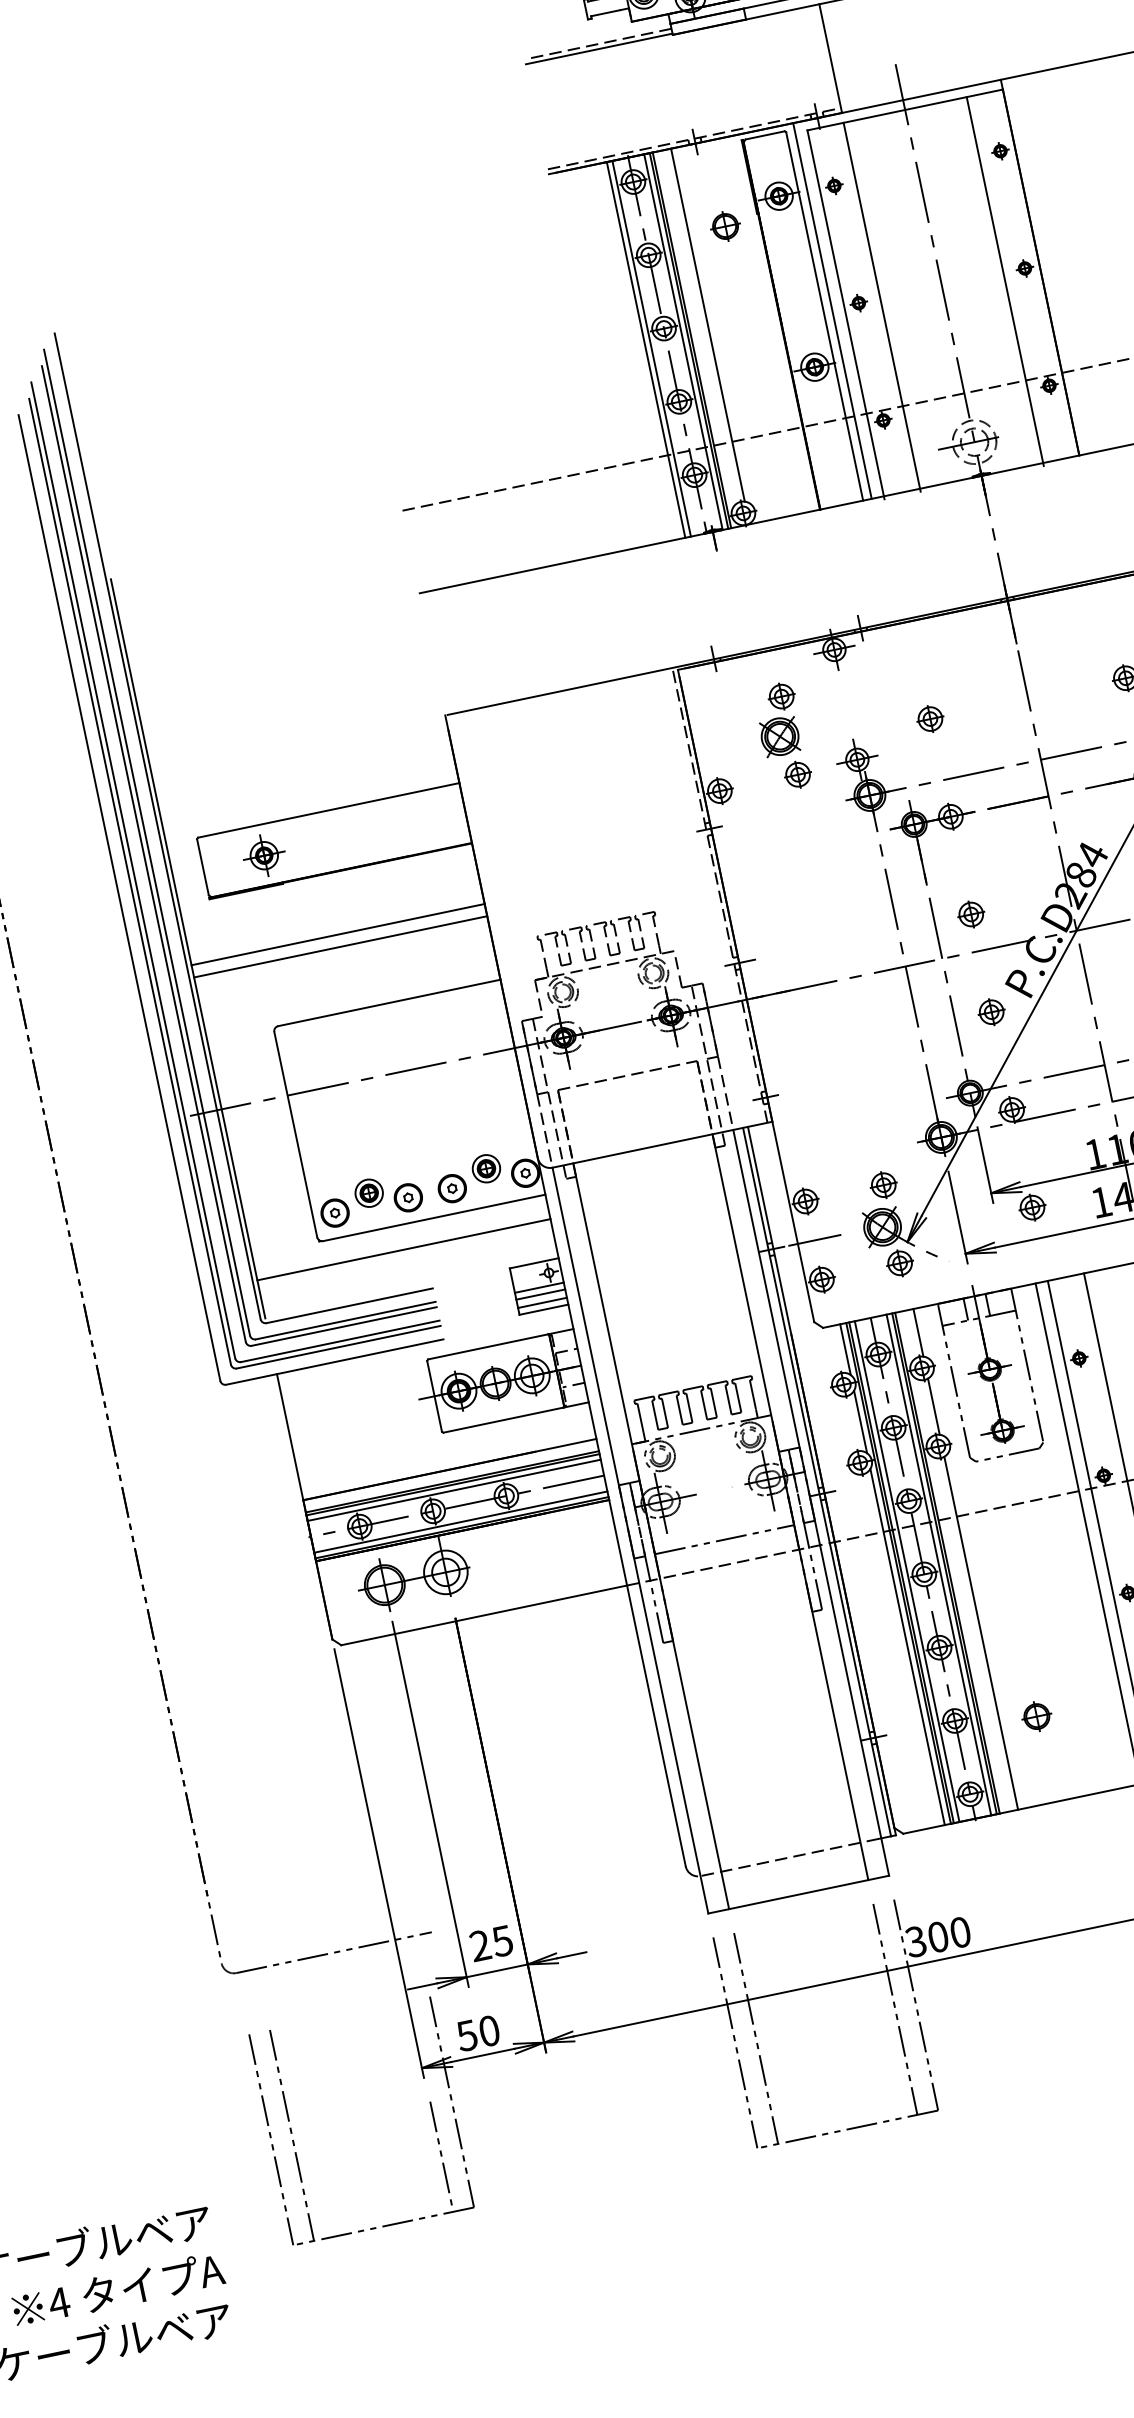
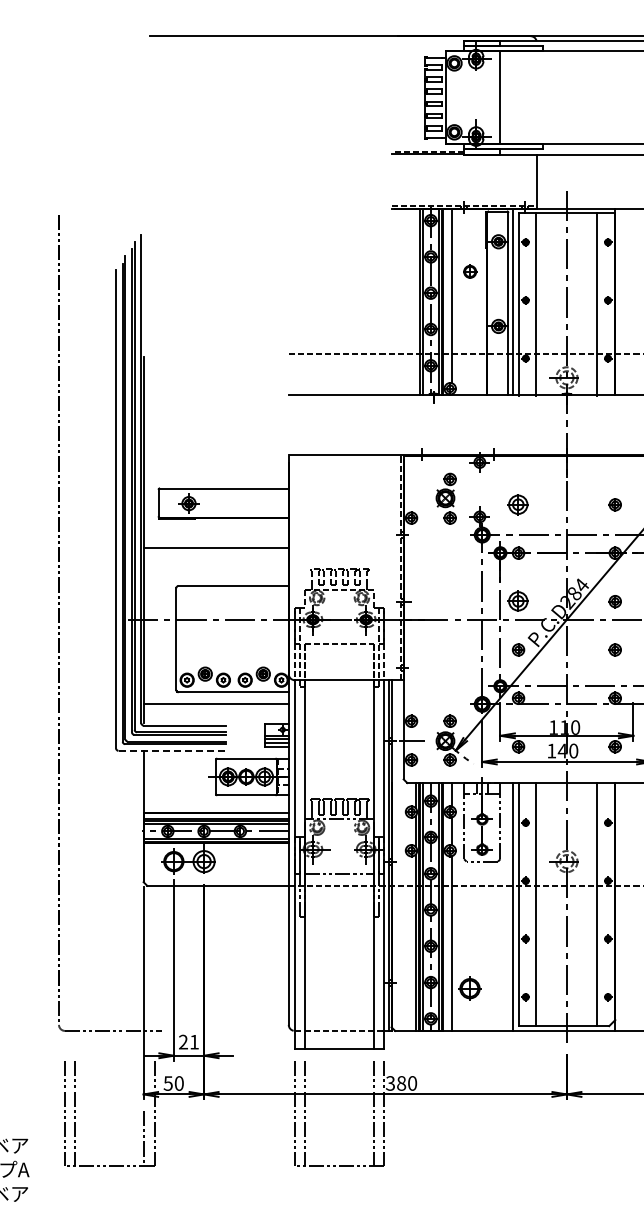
part: (726, 225) -> (470, 271), moved
part: (930, 718) -> (518, 504), size x1.6
part: (971, 914) -> (518, 601), size x1.6
line: (339, 947) -> (215, 554), removed
line: (335, 1361) -> (172, 750), solid -> dashed
part: (1037, 1716) -> (470, 988), size x1.6
text: (938, 1937) -> (401, 1083), 300 -> 380
text: (500, 1942) -> (193, 1042), 25 -> 21

